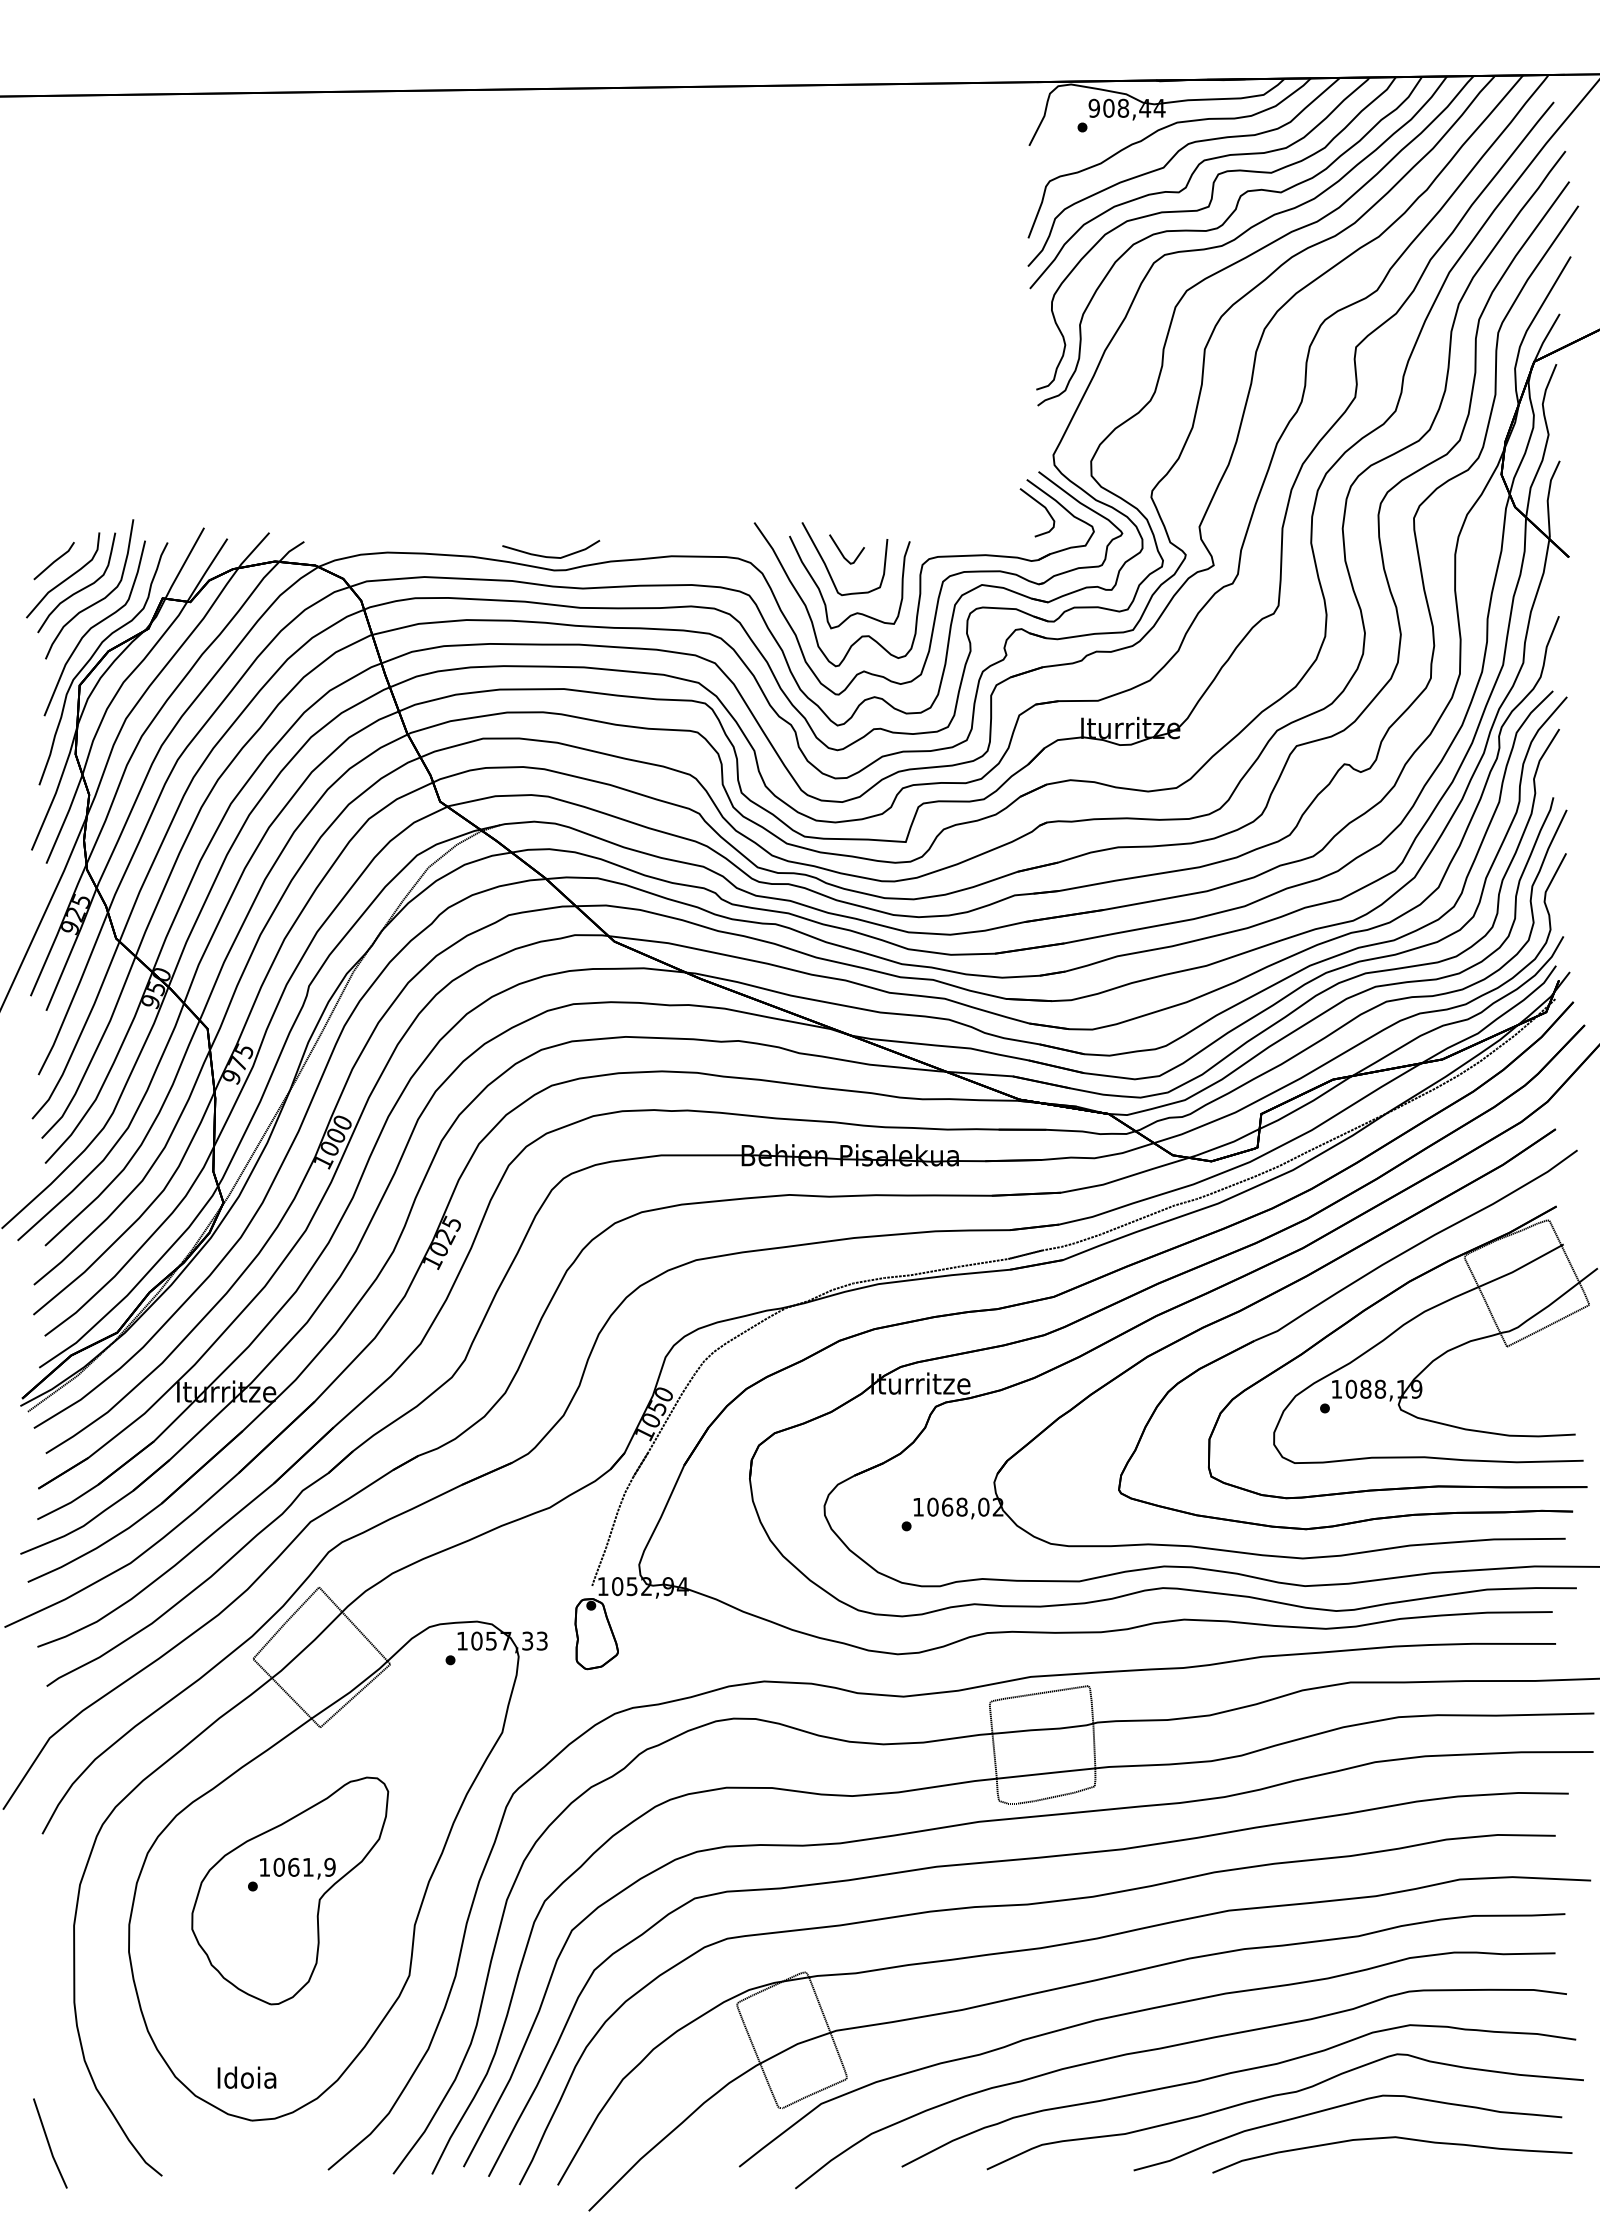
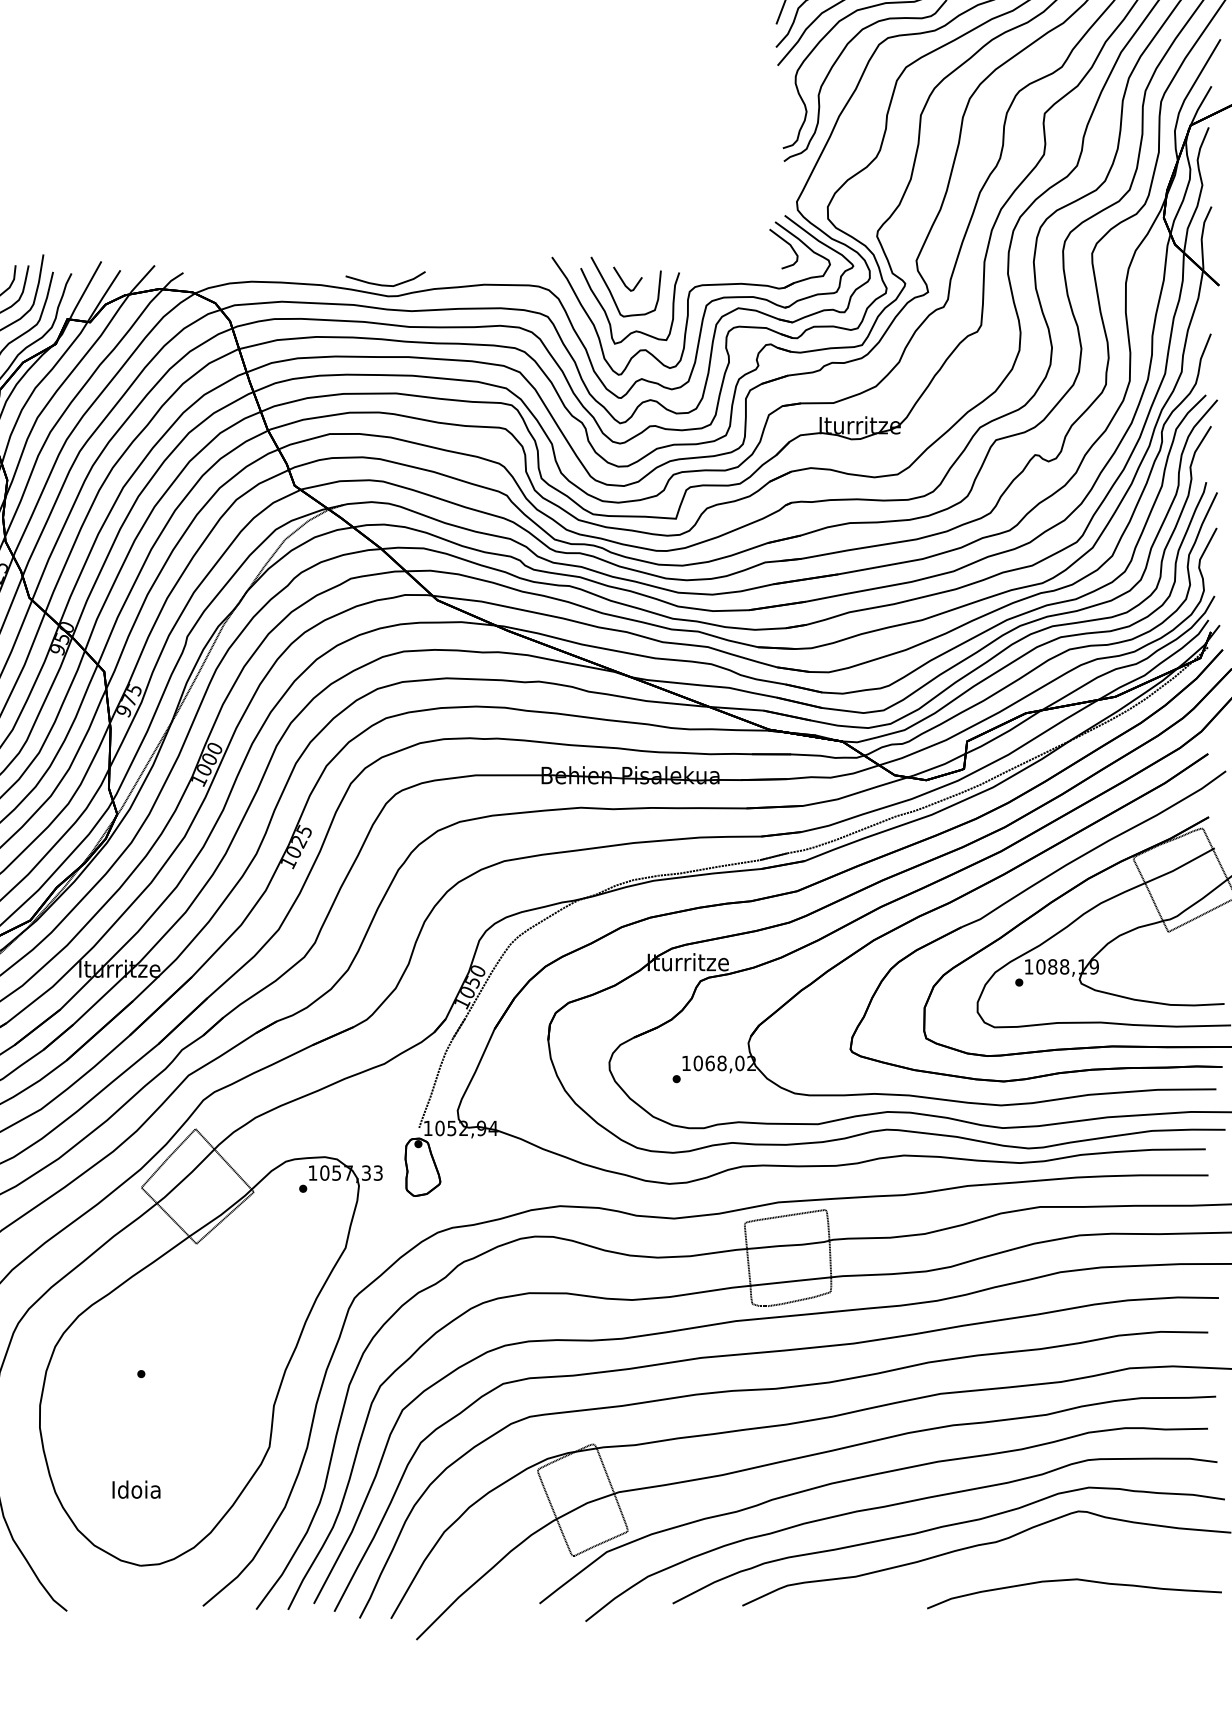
part: (290, 1890) -> (172, 1377), removed
text: (246, 2077) -> (136, 1489), moved
part: (1339, 2107) -> (1031, 1555), removed

